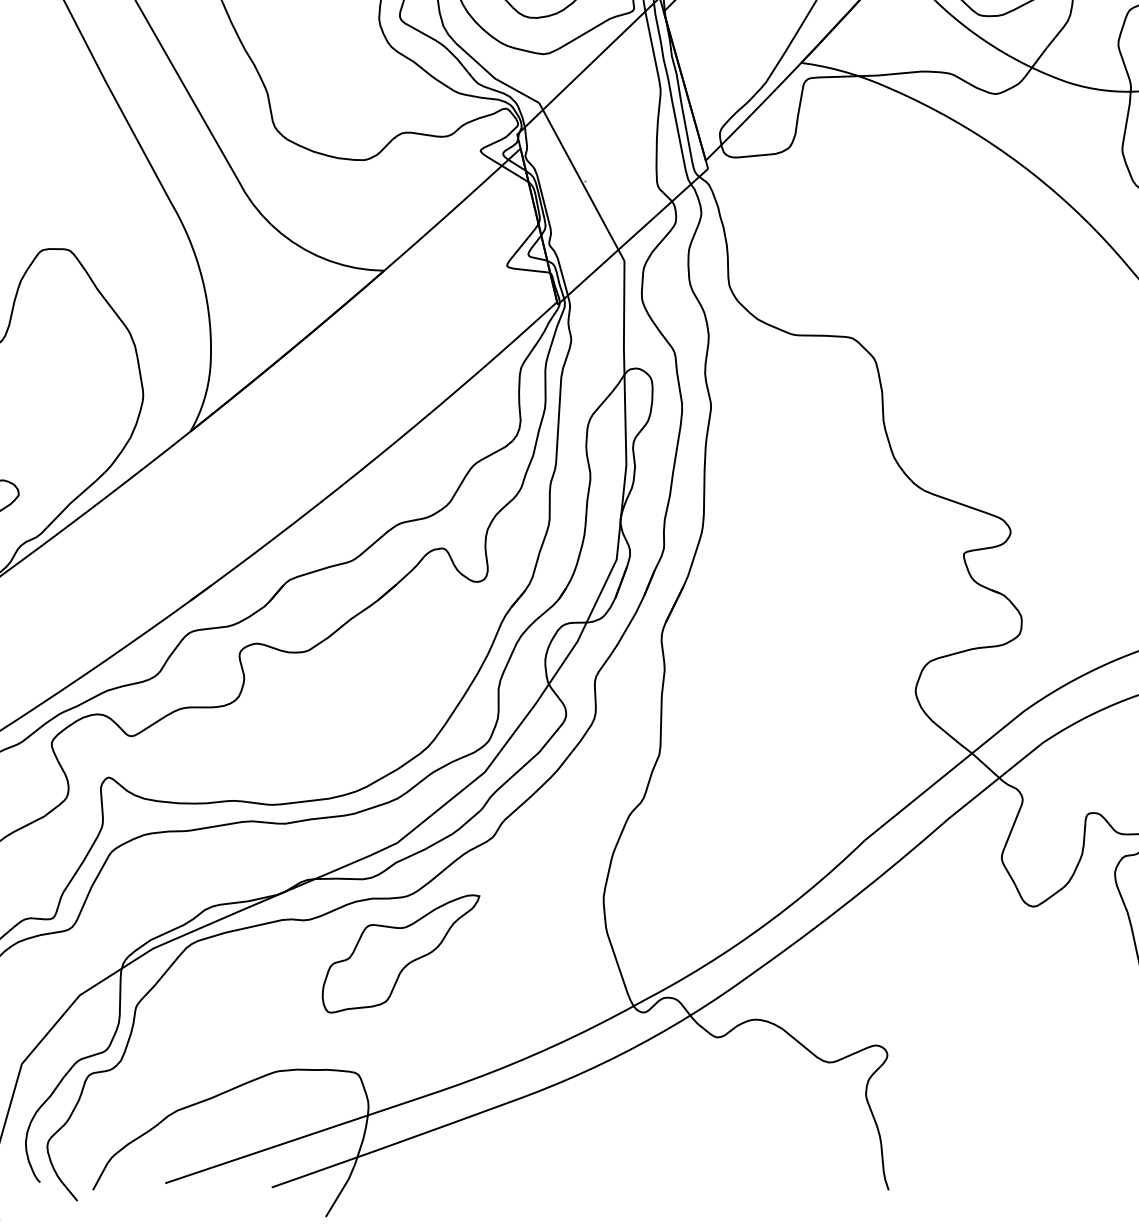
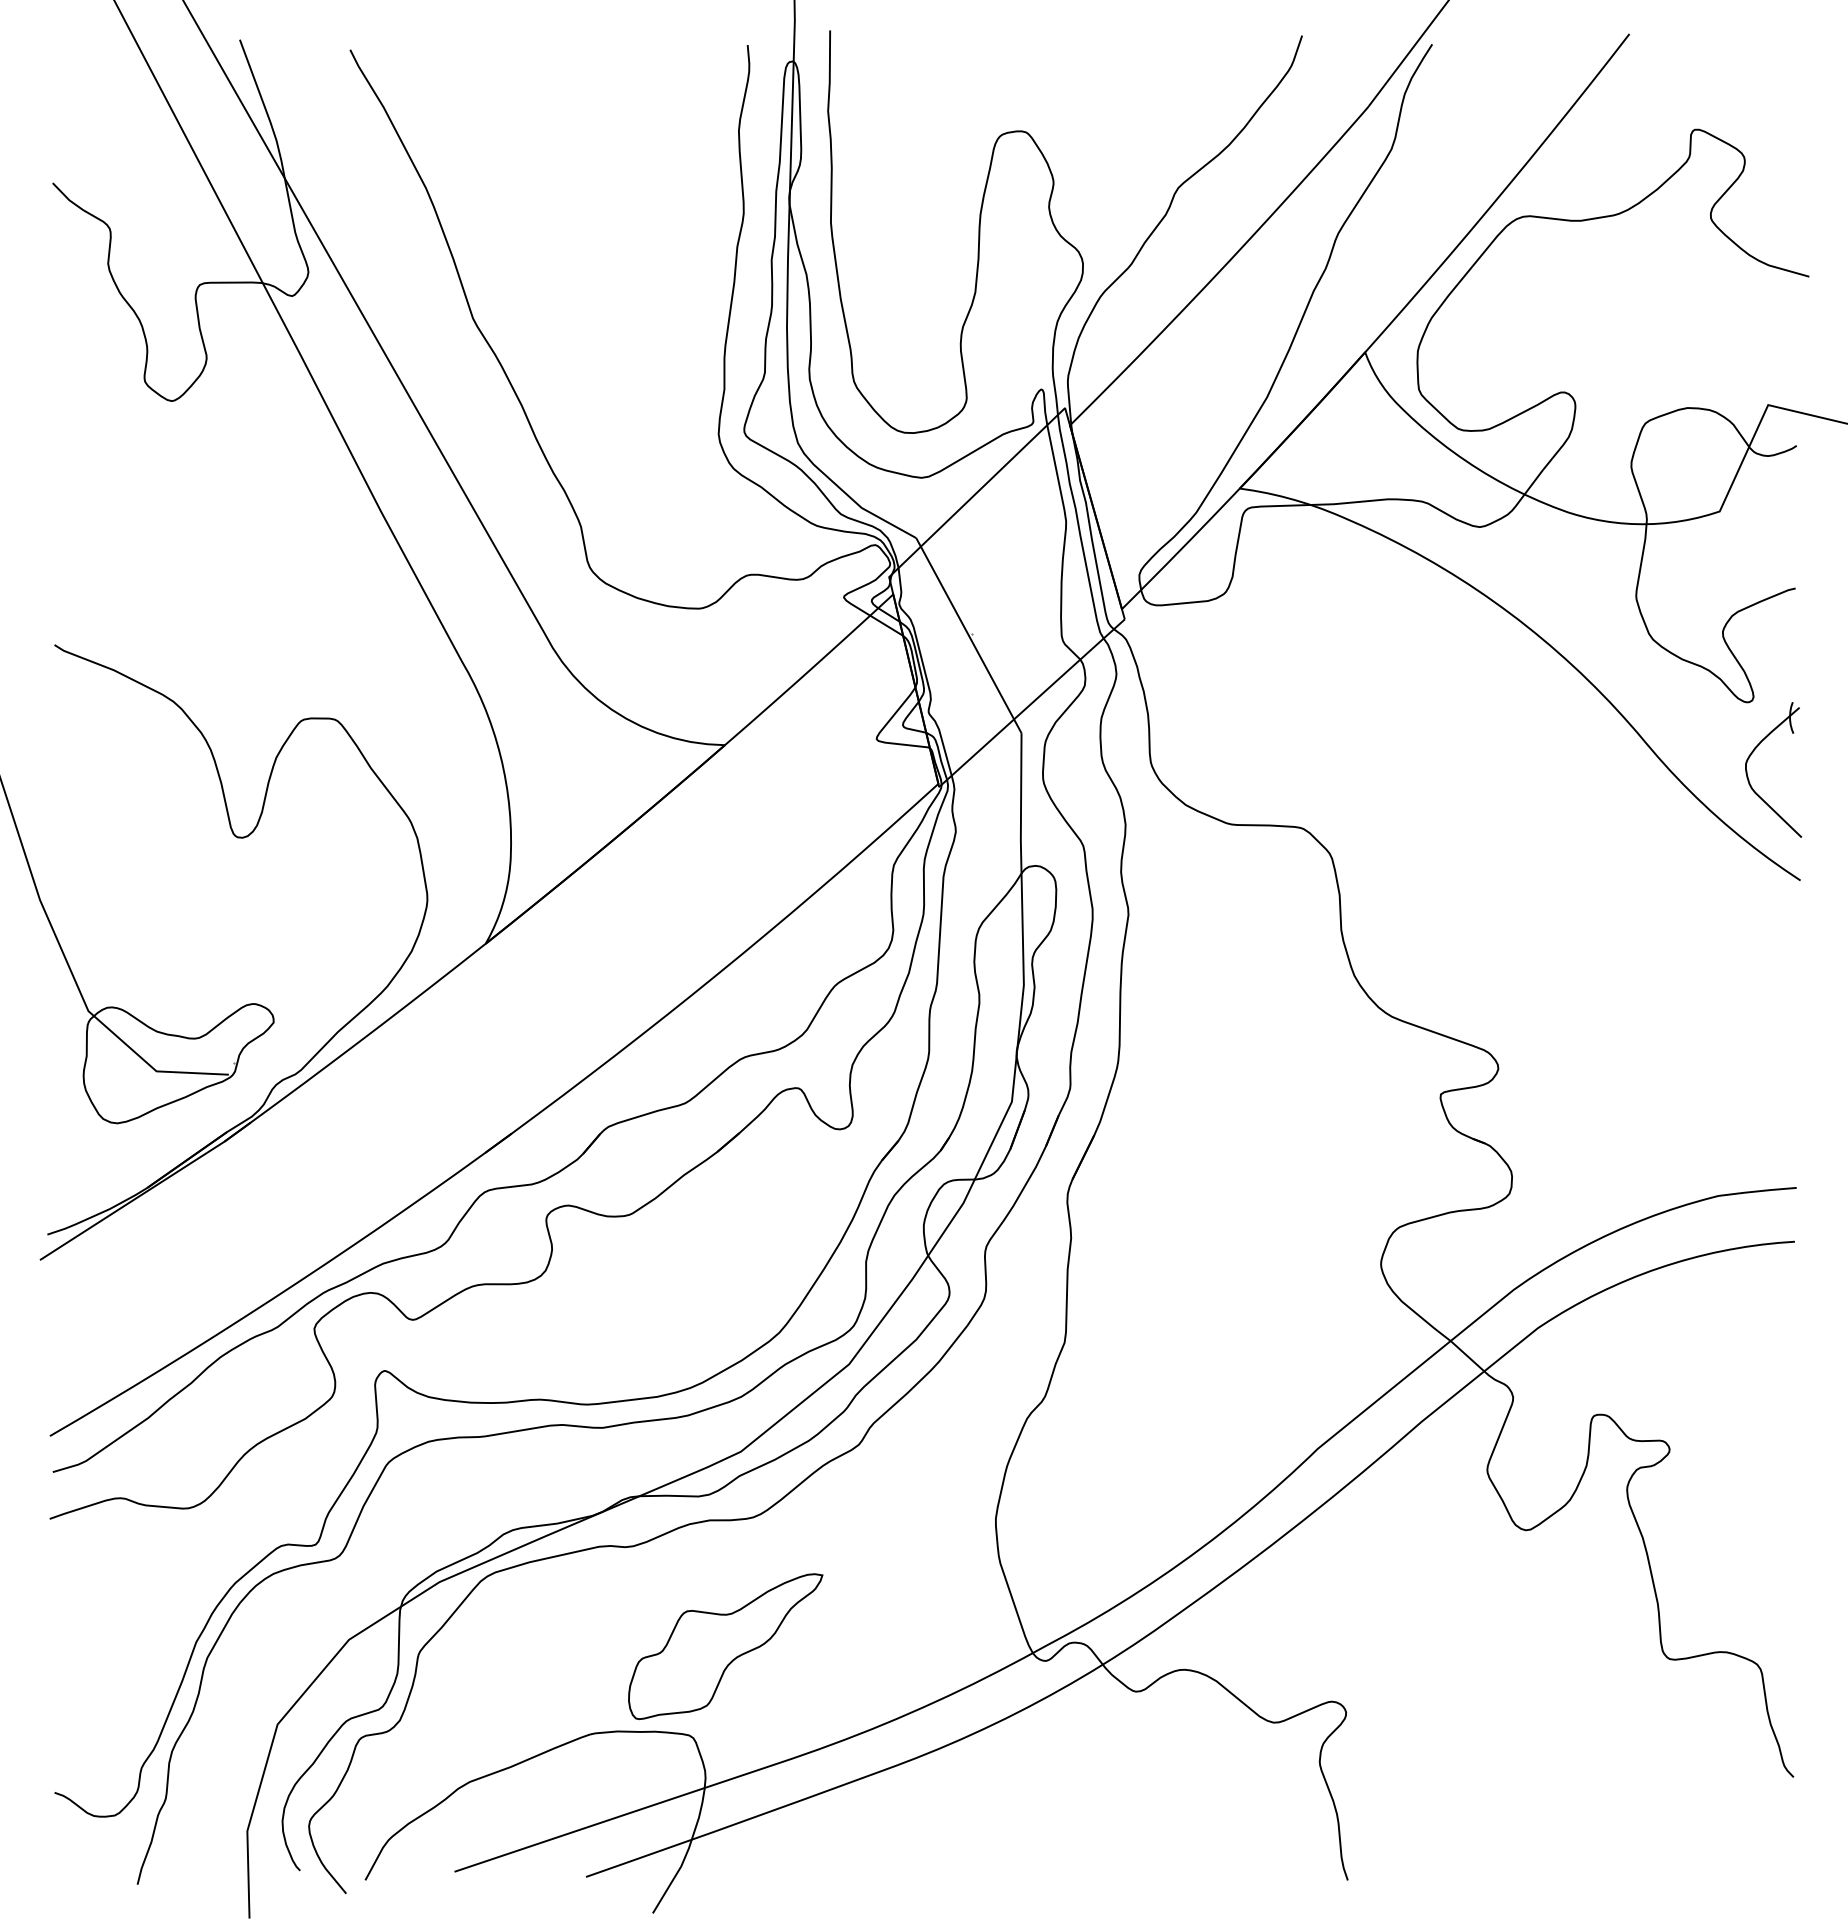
part: (400, 953) -> (725, 1646), moved

